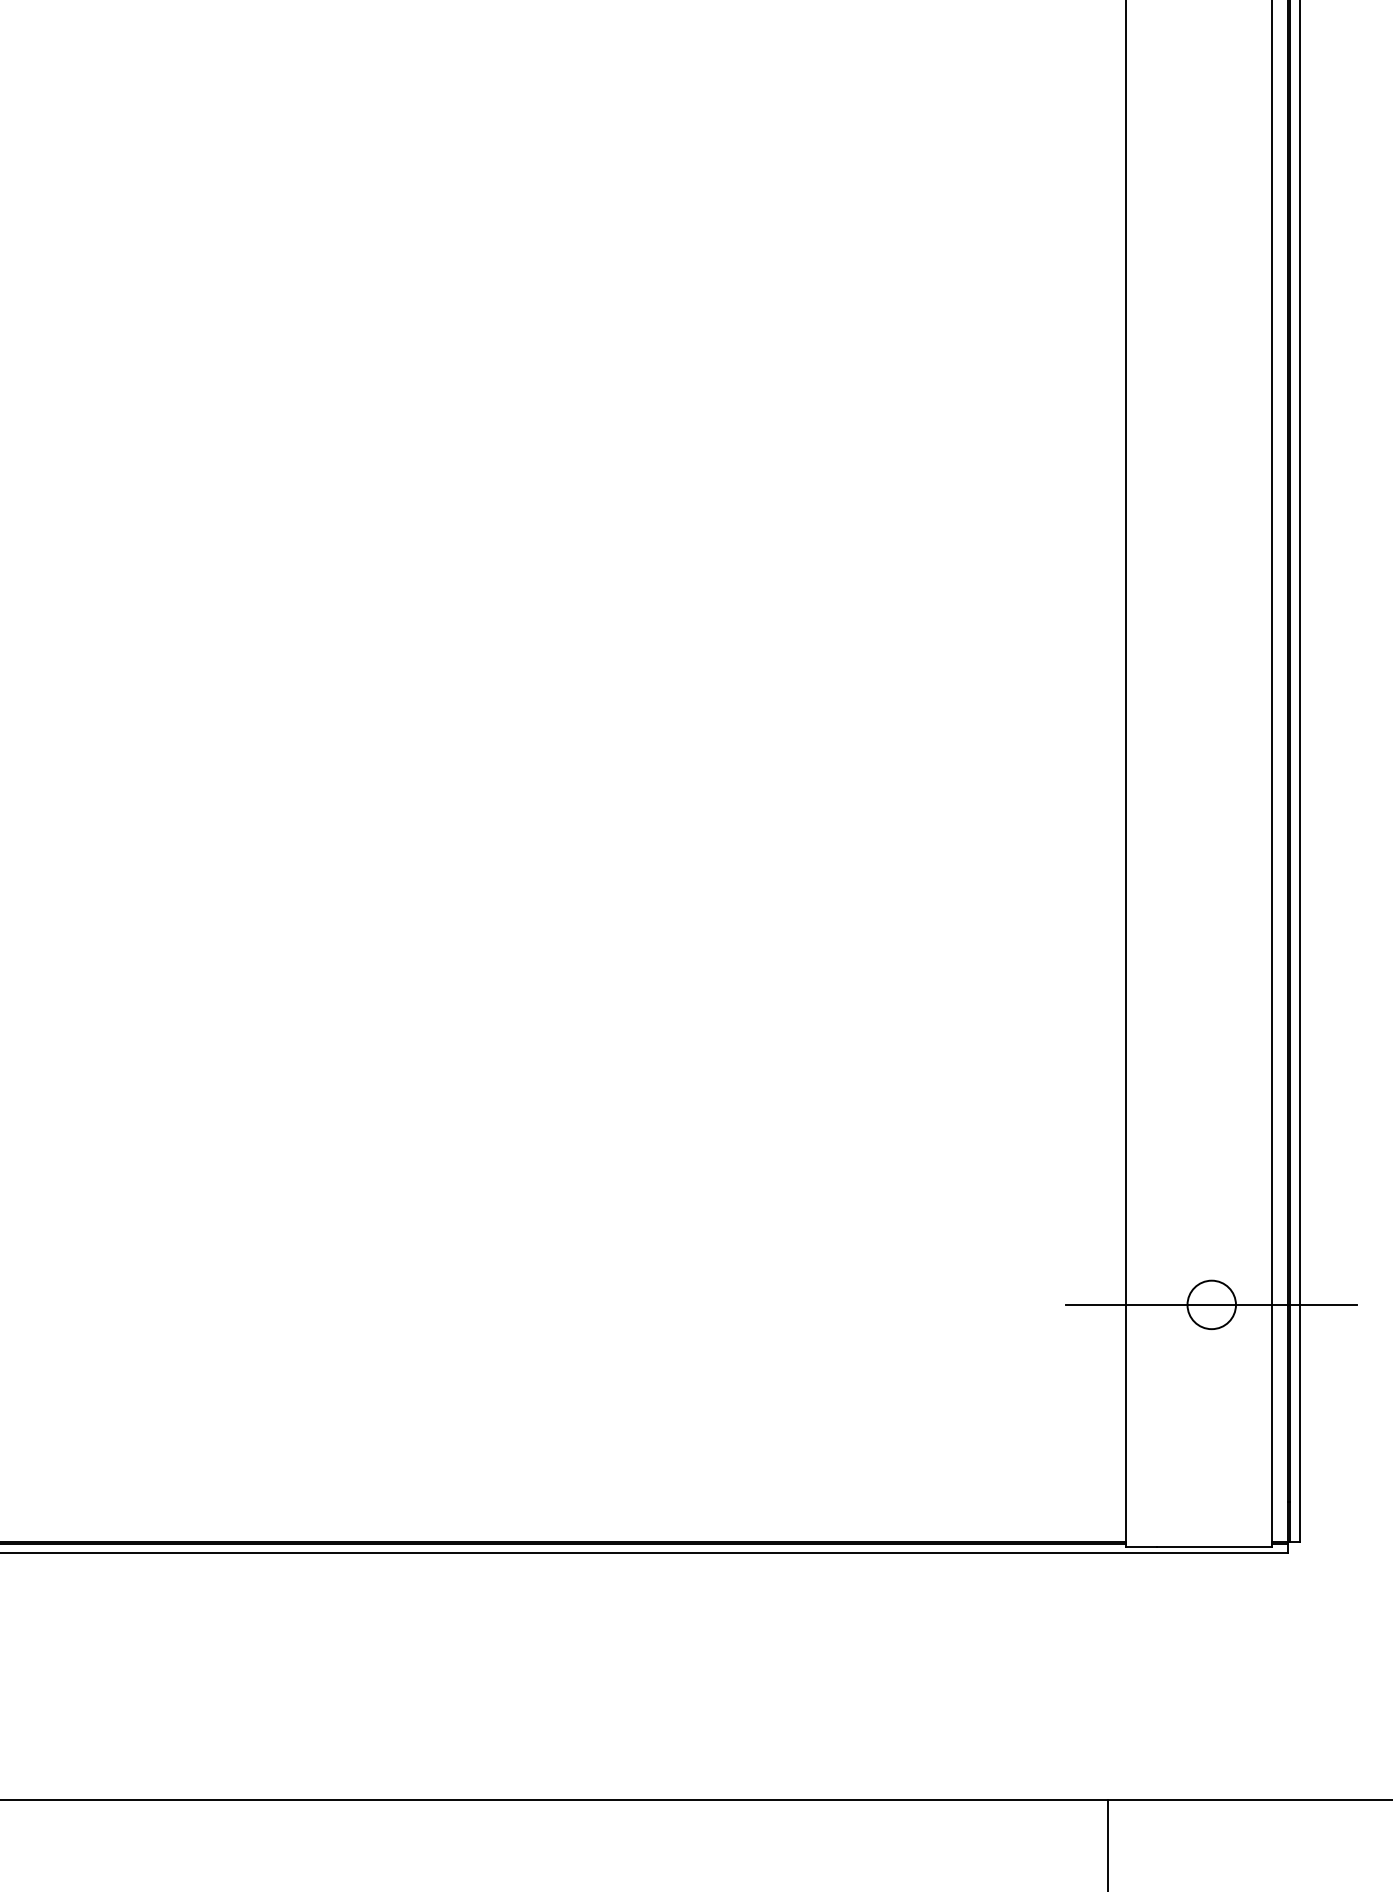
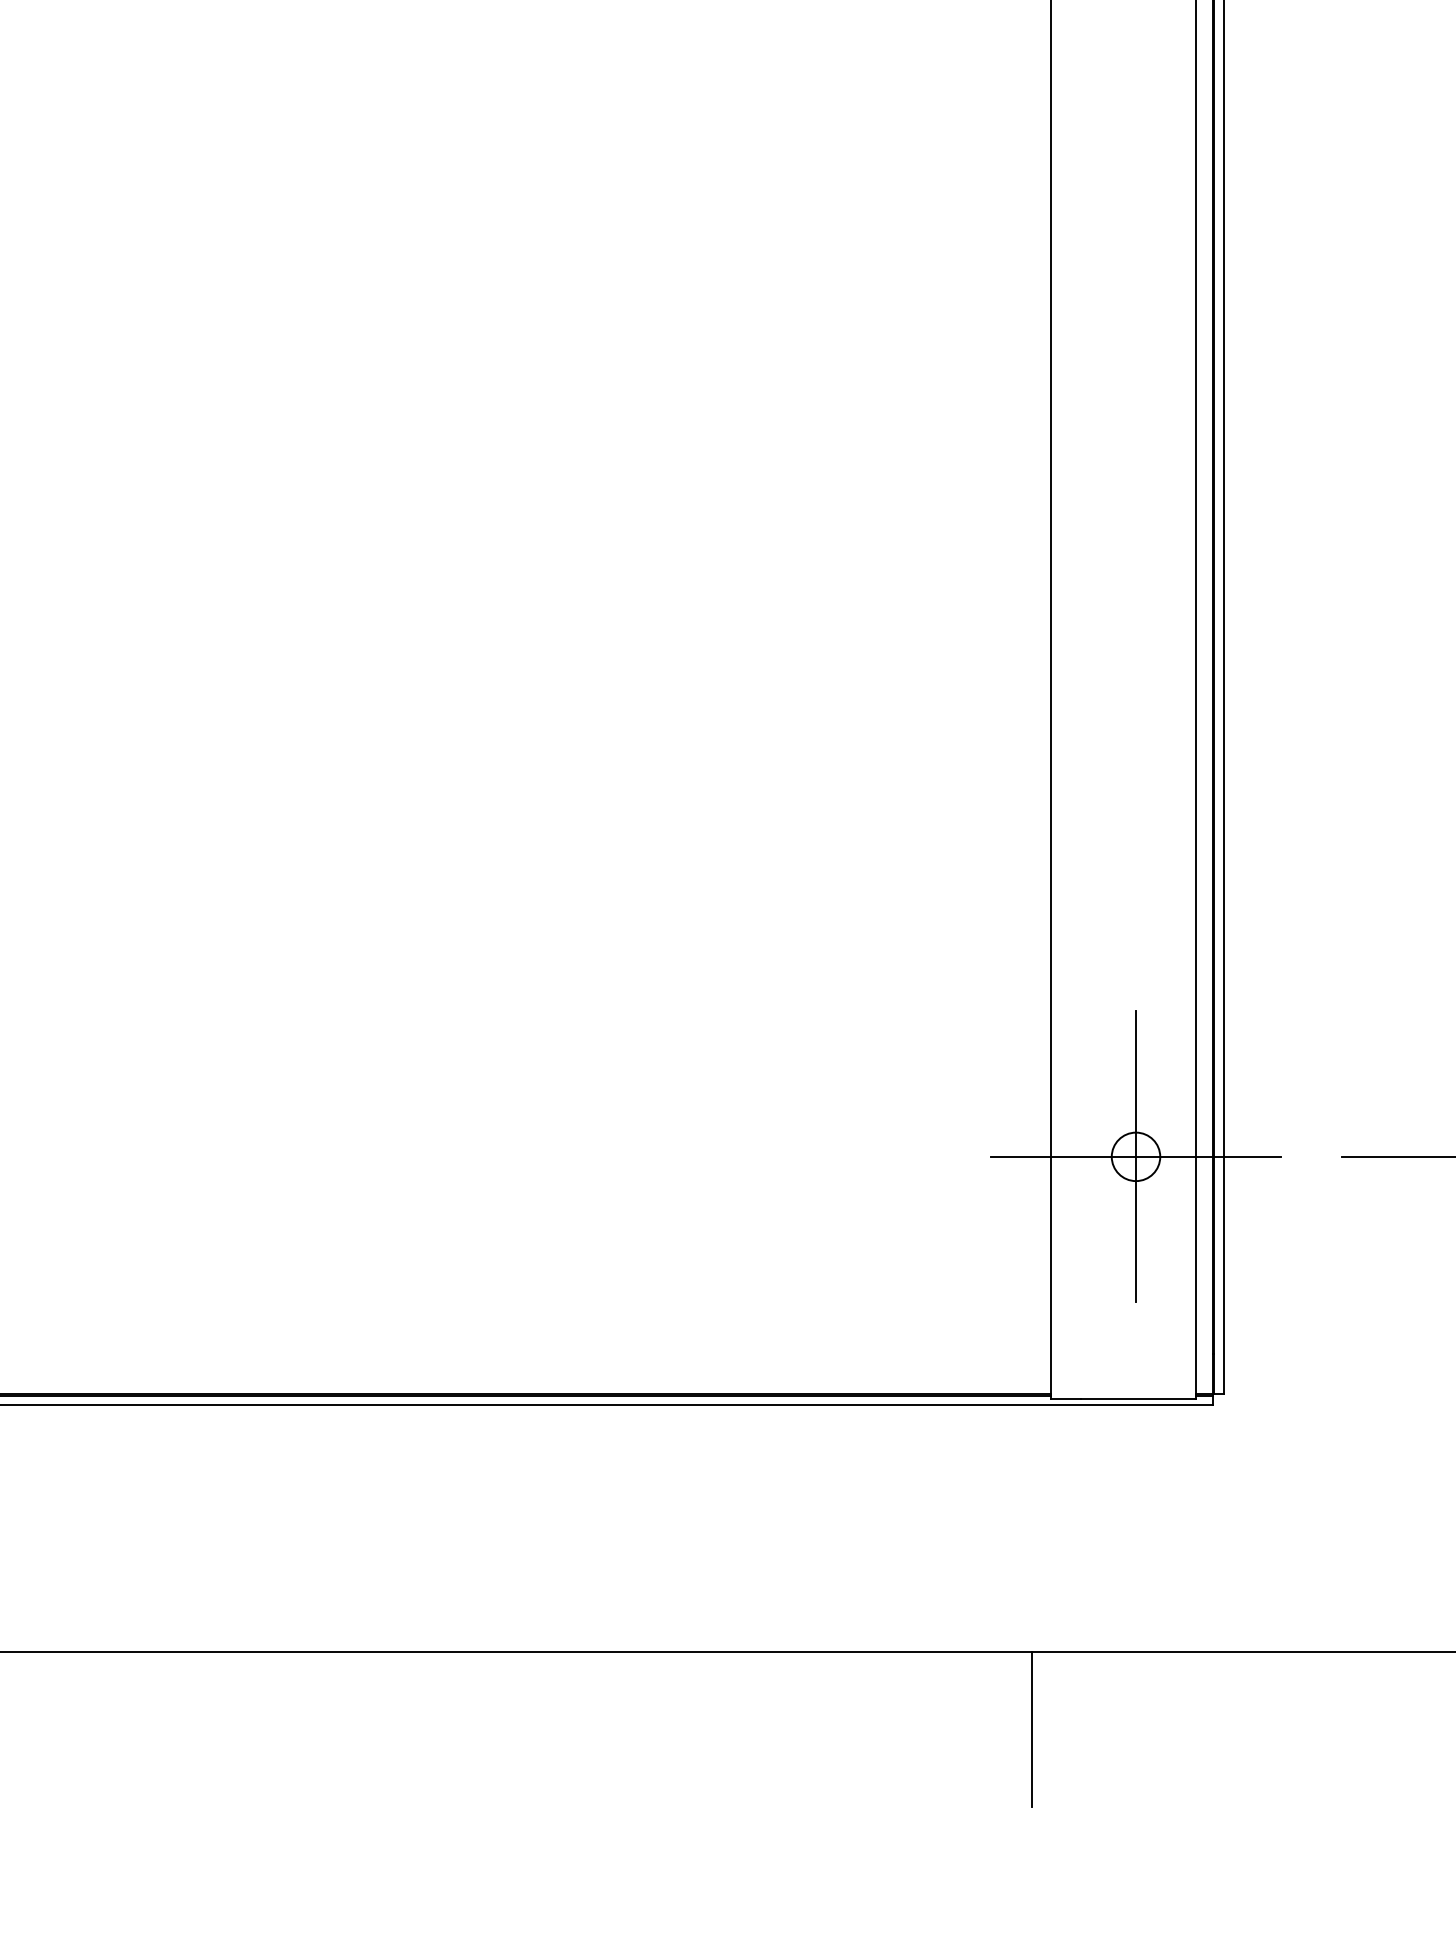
line: (1212, 1304) -> (1136, 1156), added

